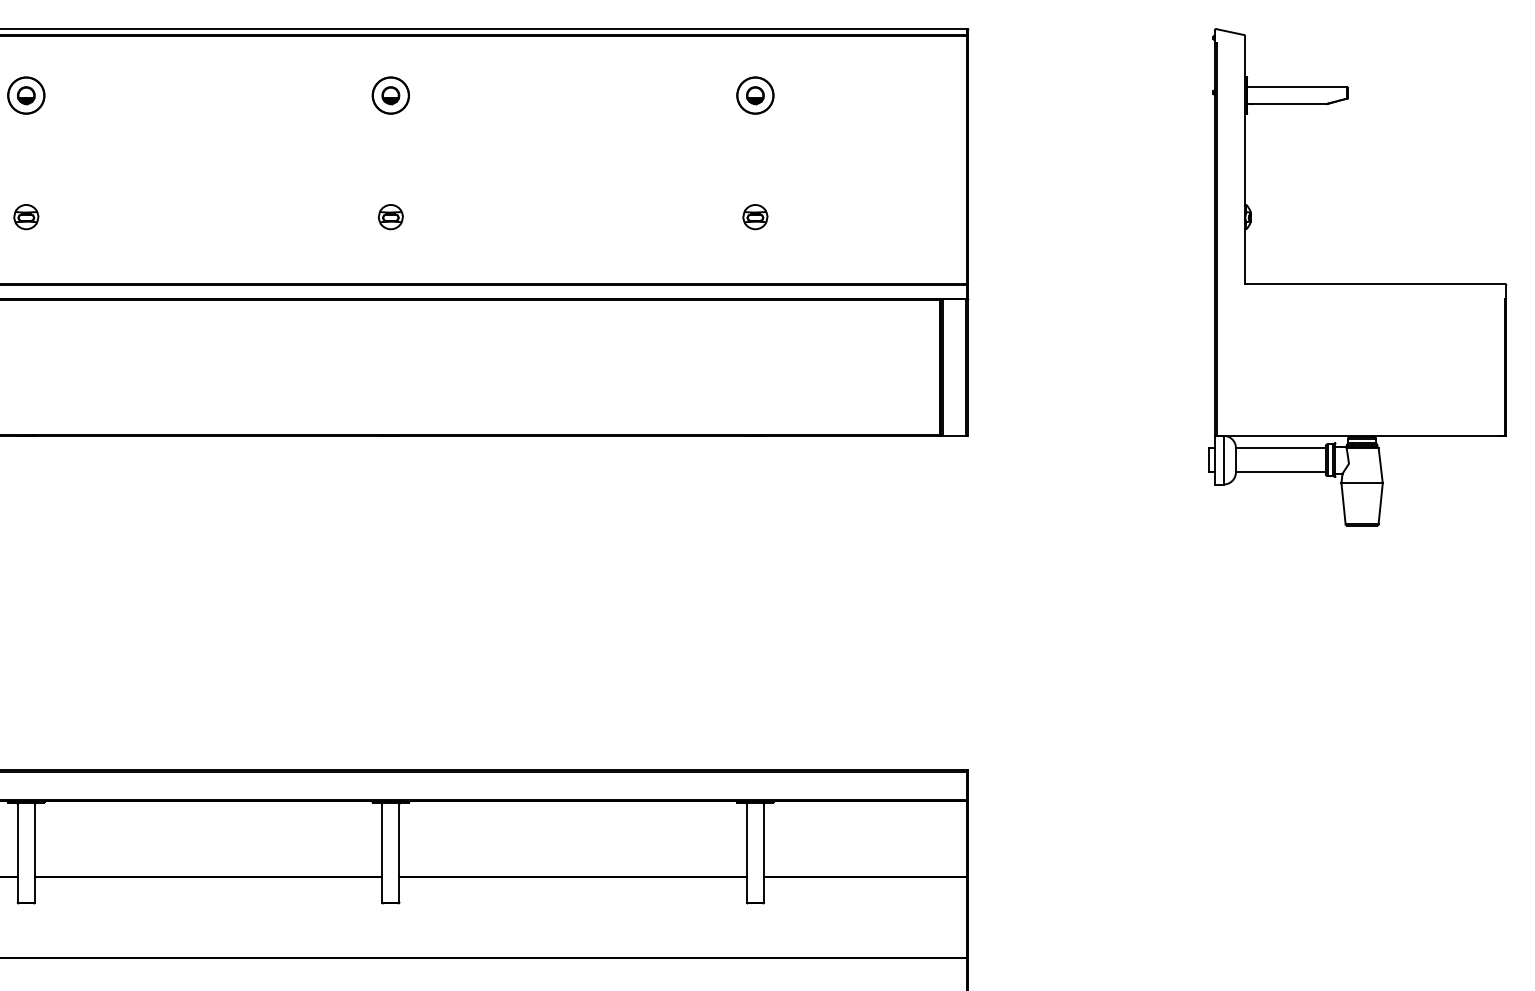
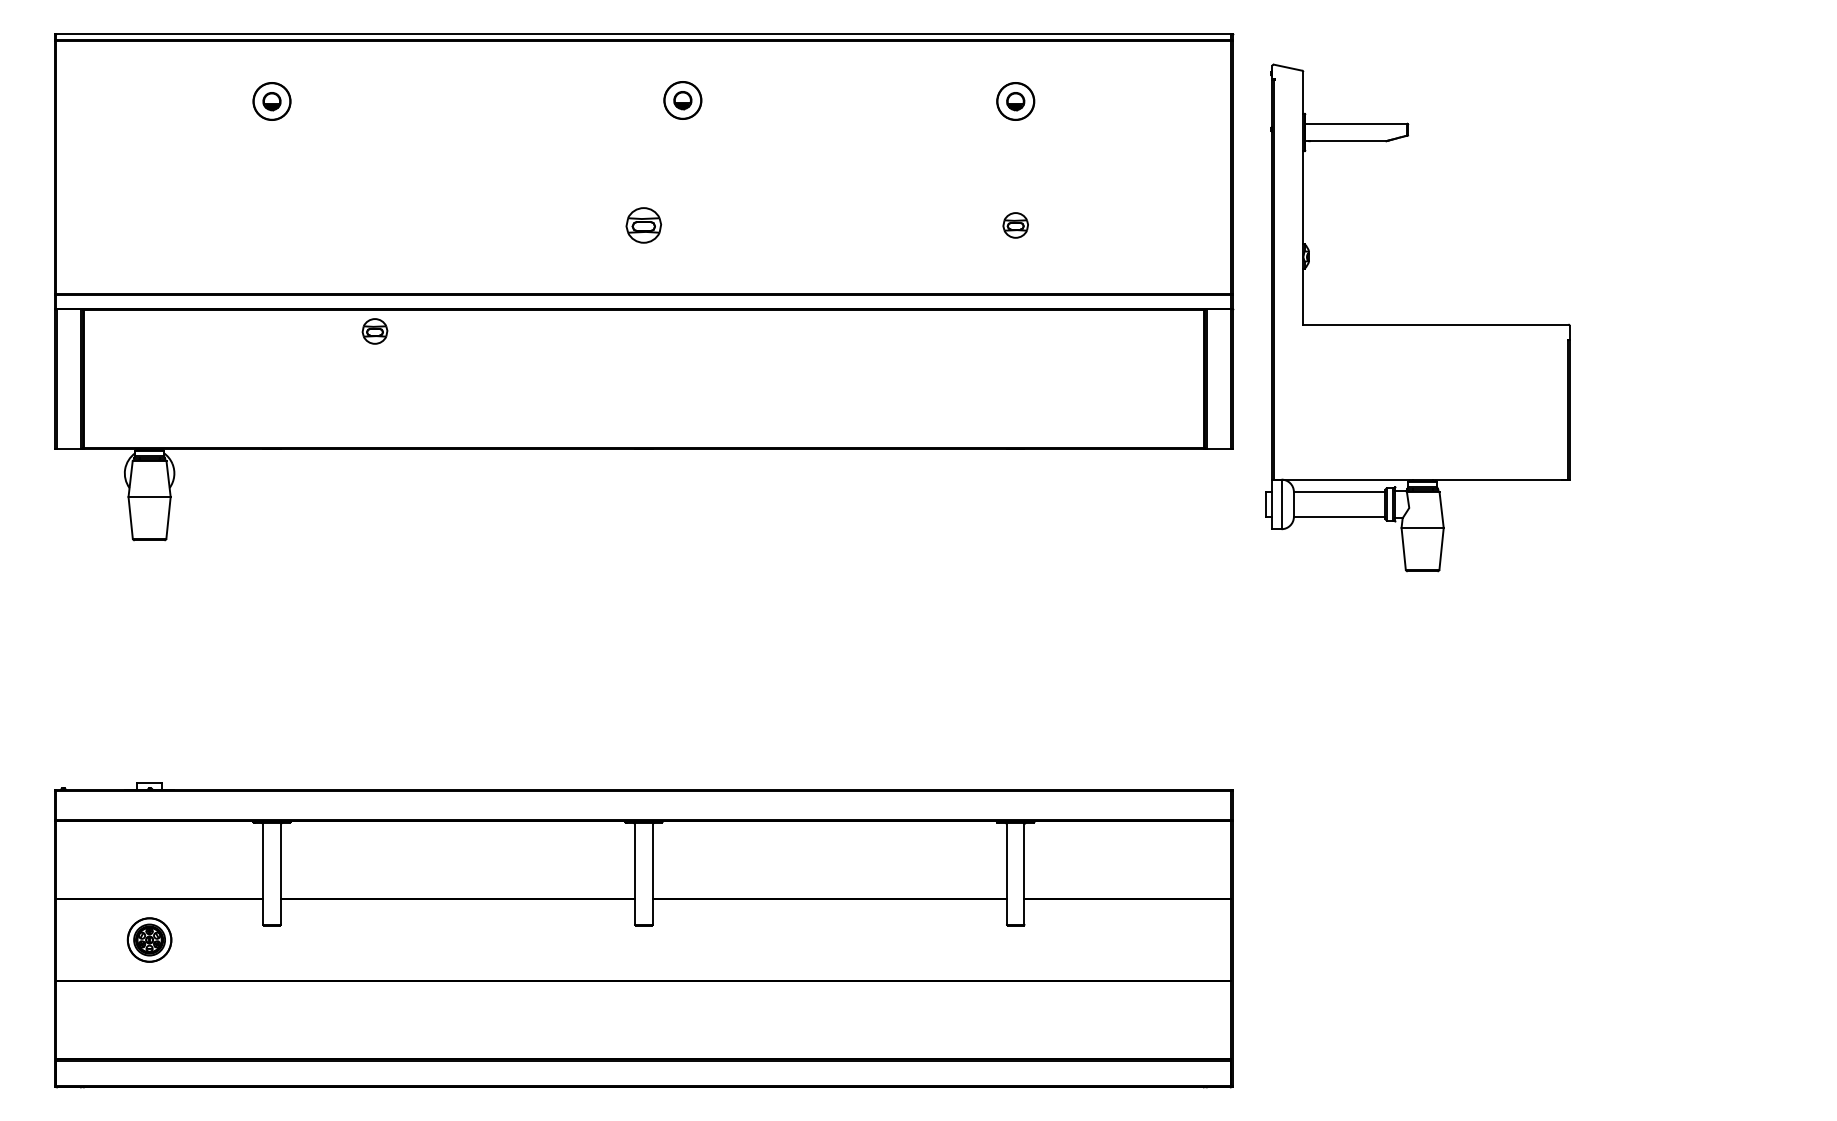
part: (390, 95) -> (682, 100), moved
part: (25, 217) -> (374, 331), moved
part: (390, 217) -> (643, 225), size x1.4
part: (1357, 283) -> (1417, 324), moved

